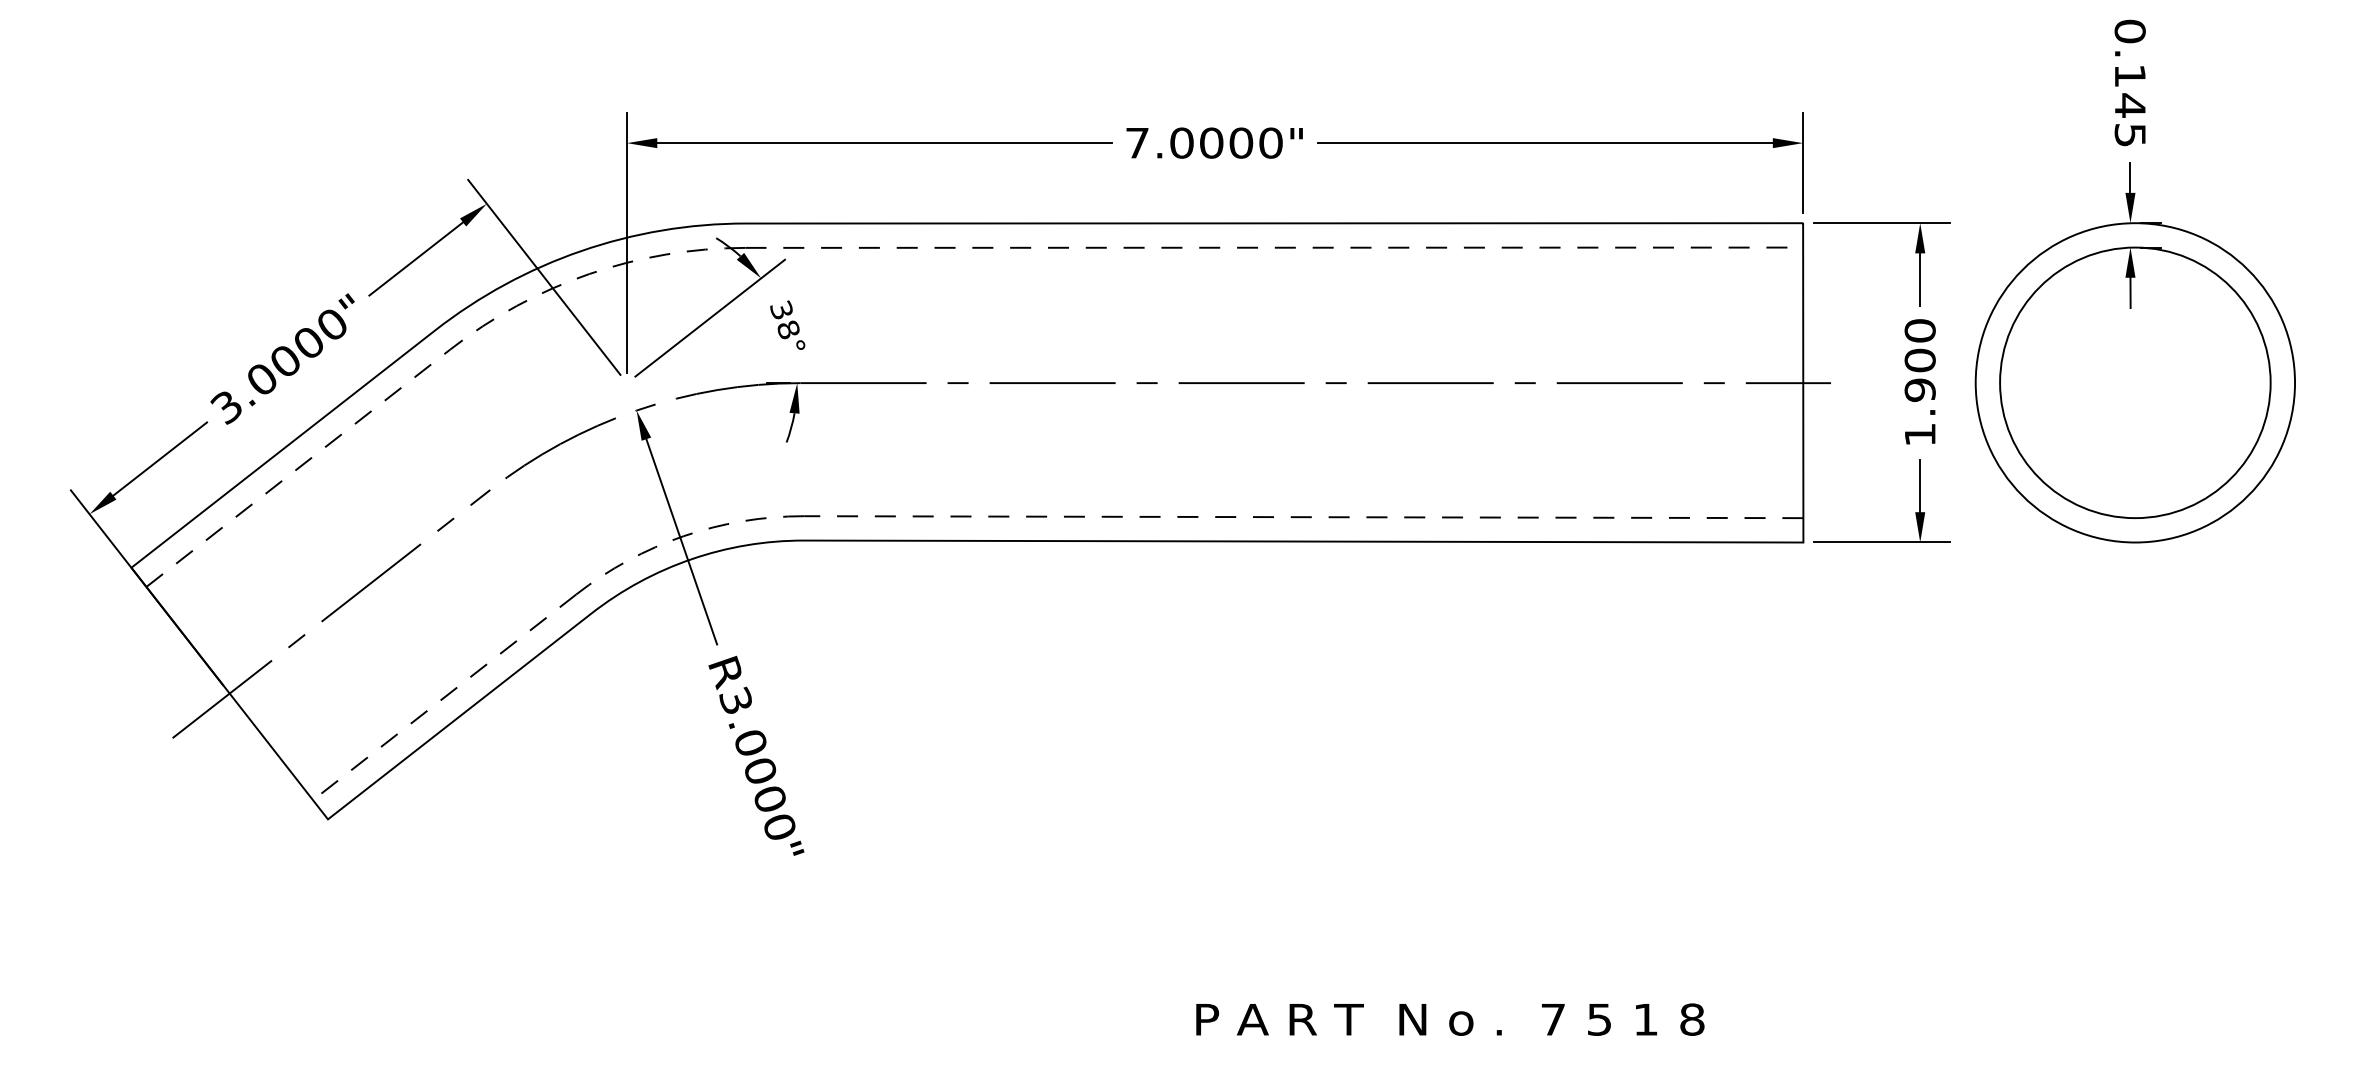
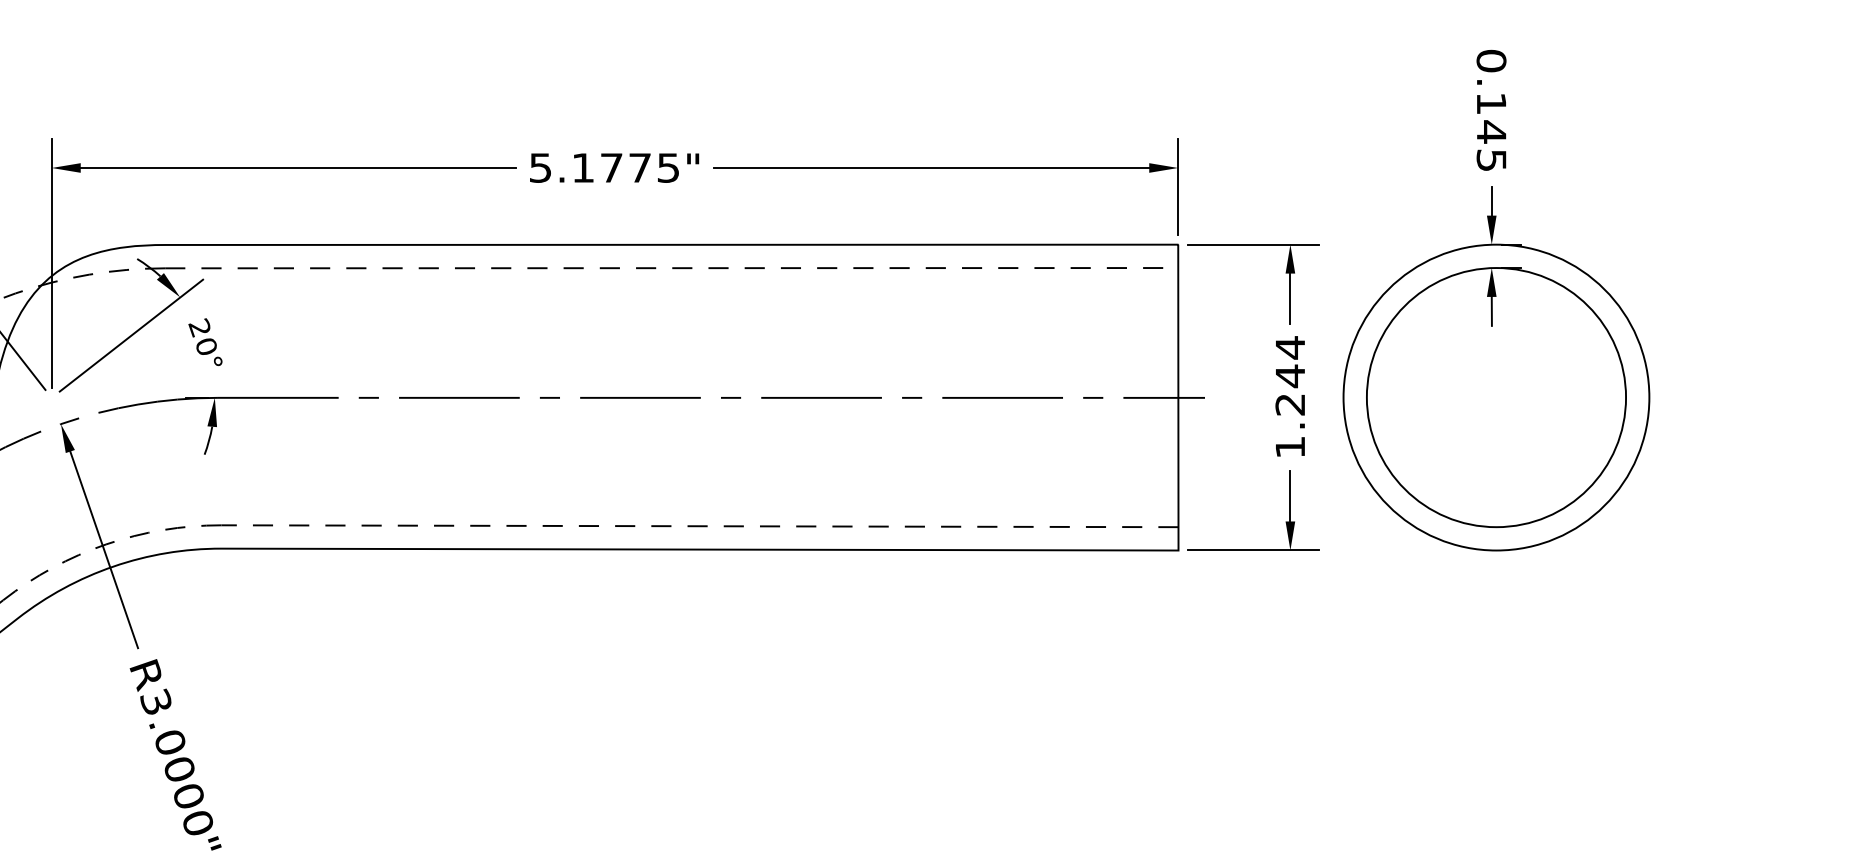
text: (1204, 142) -> (604, 167), 7.0000" -> 5.1775"
text: (784, 319) -> (202, 336), 38° -> 20°
text: (1919, 360) -> (1289, 376), 1.900 -> 1.244

